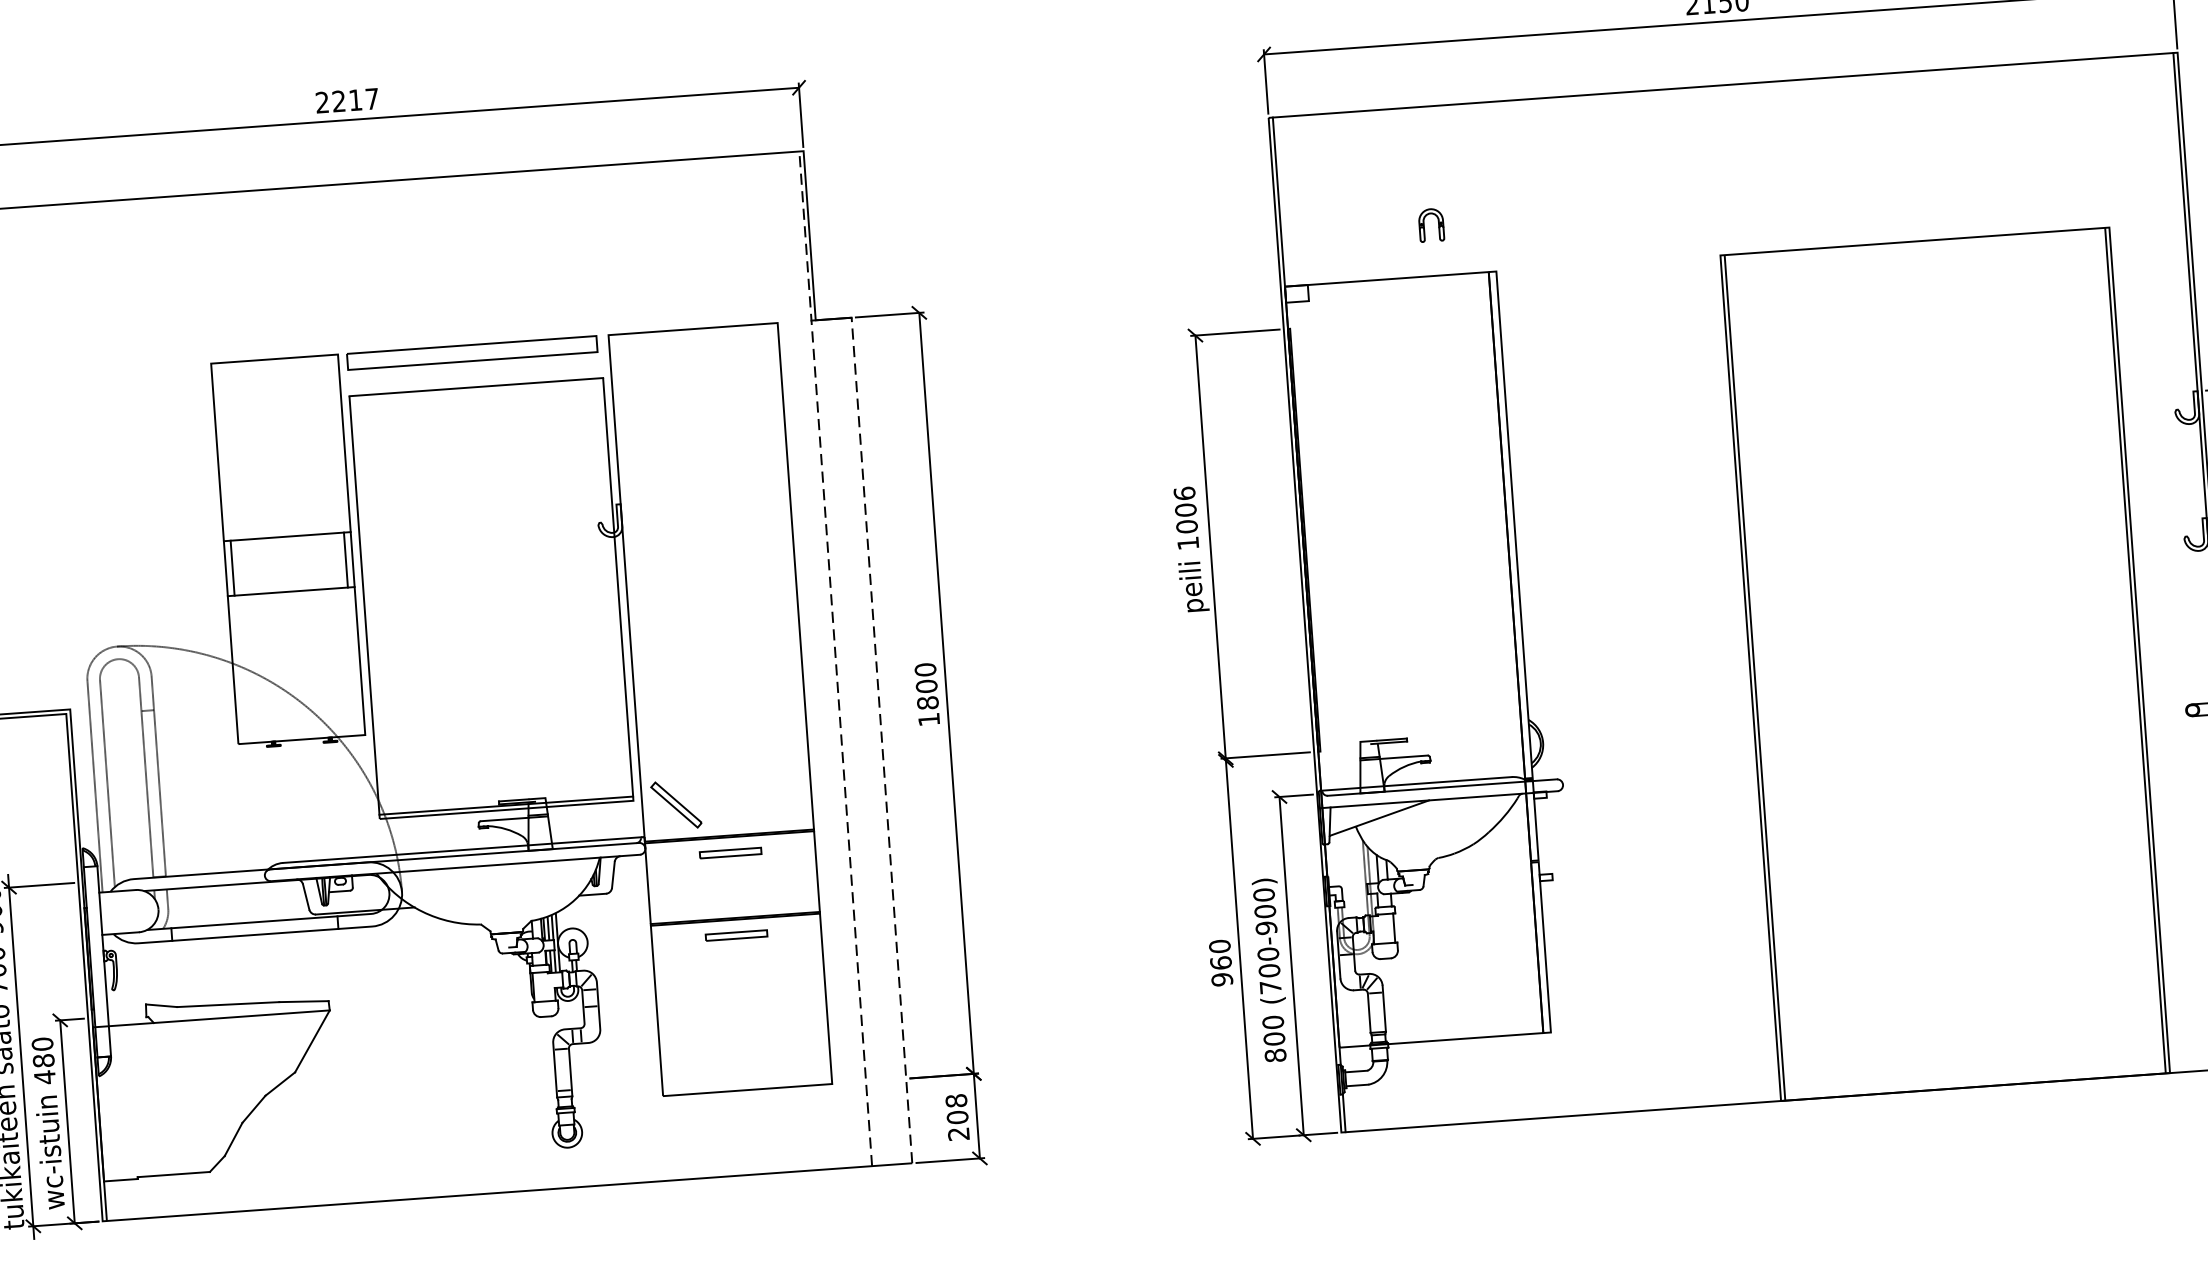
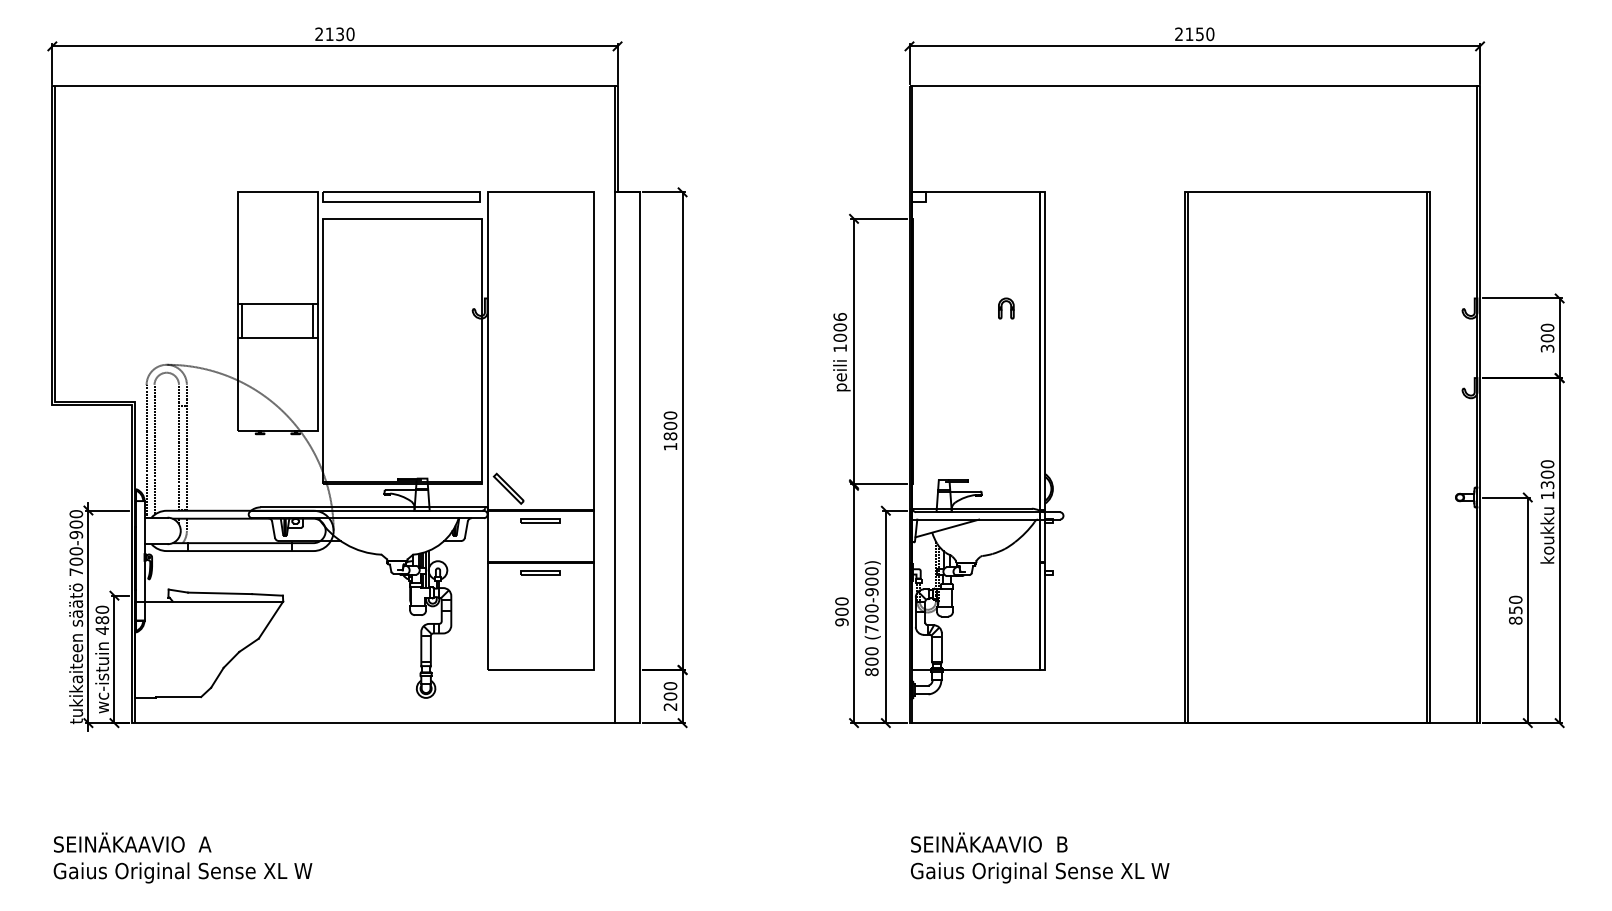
text: (354, 100) -> (339, 34), 2217 -> 2130
part: (1431, 225) -> (1006, 308), moved
line: (835, 658) -> (614, 404), dashed -> solid
line: (882, 740) -> (640, 457), dashed -> solid
text: (1220, 962) -> (841, 611), 960 -> 900
text: (956, 1101) -> (670, 686), 208 -> 200

